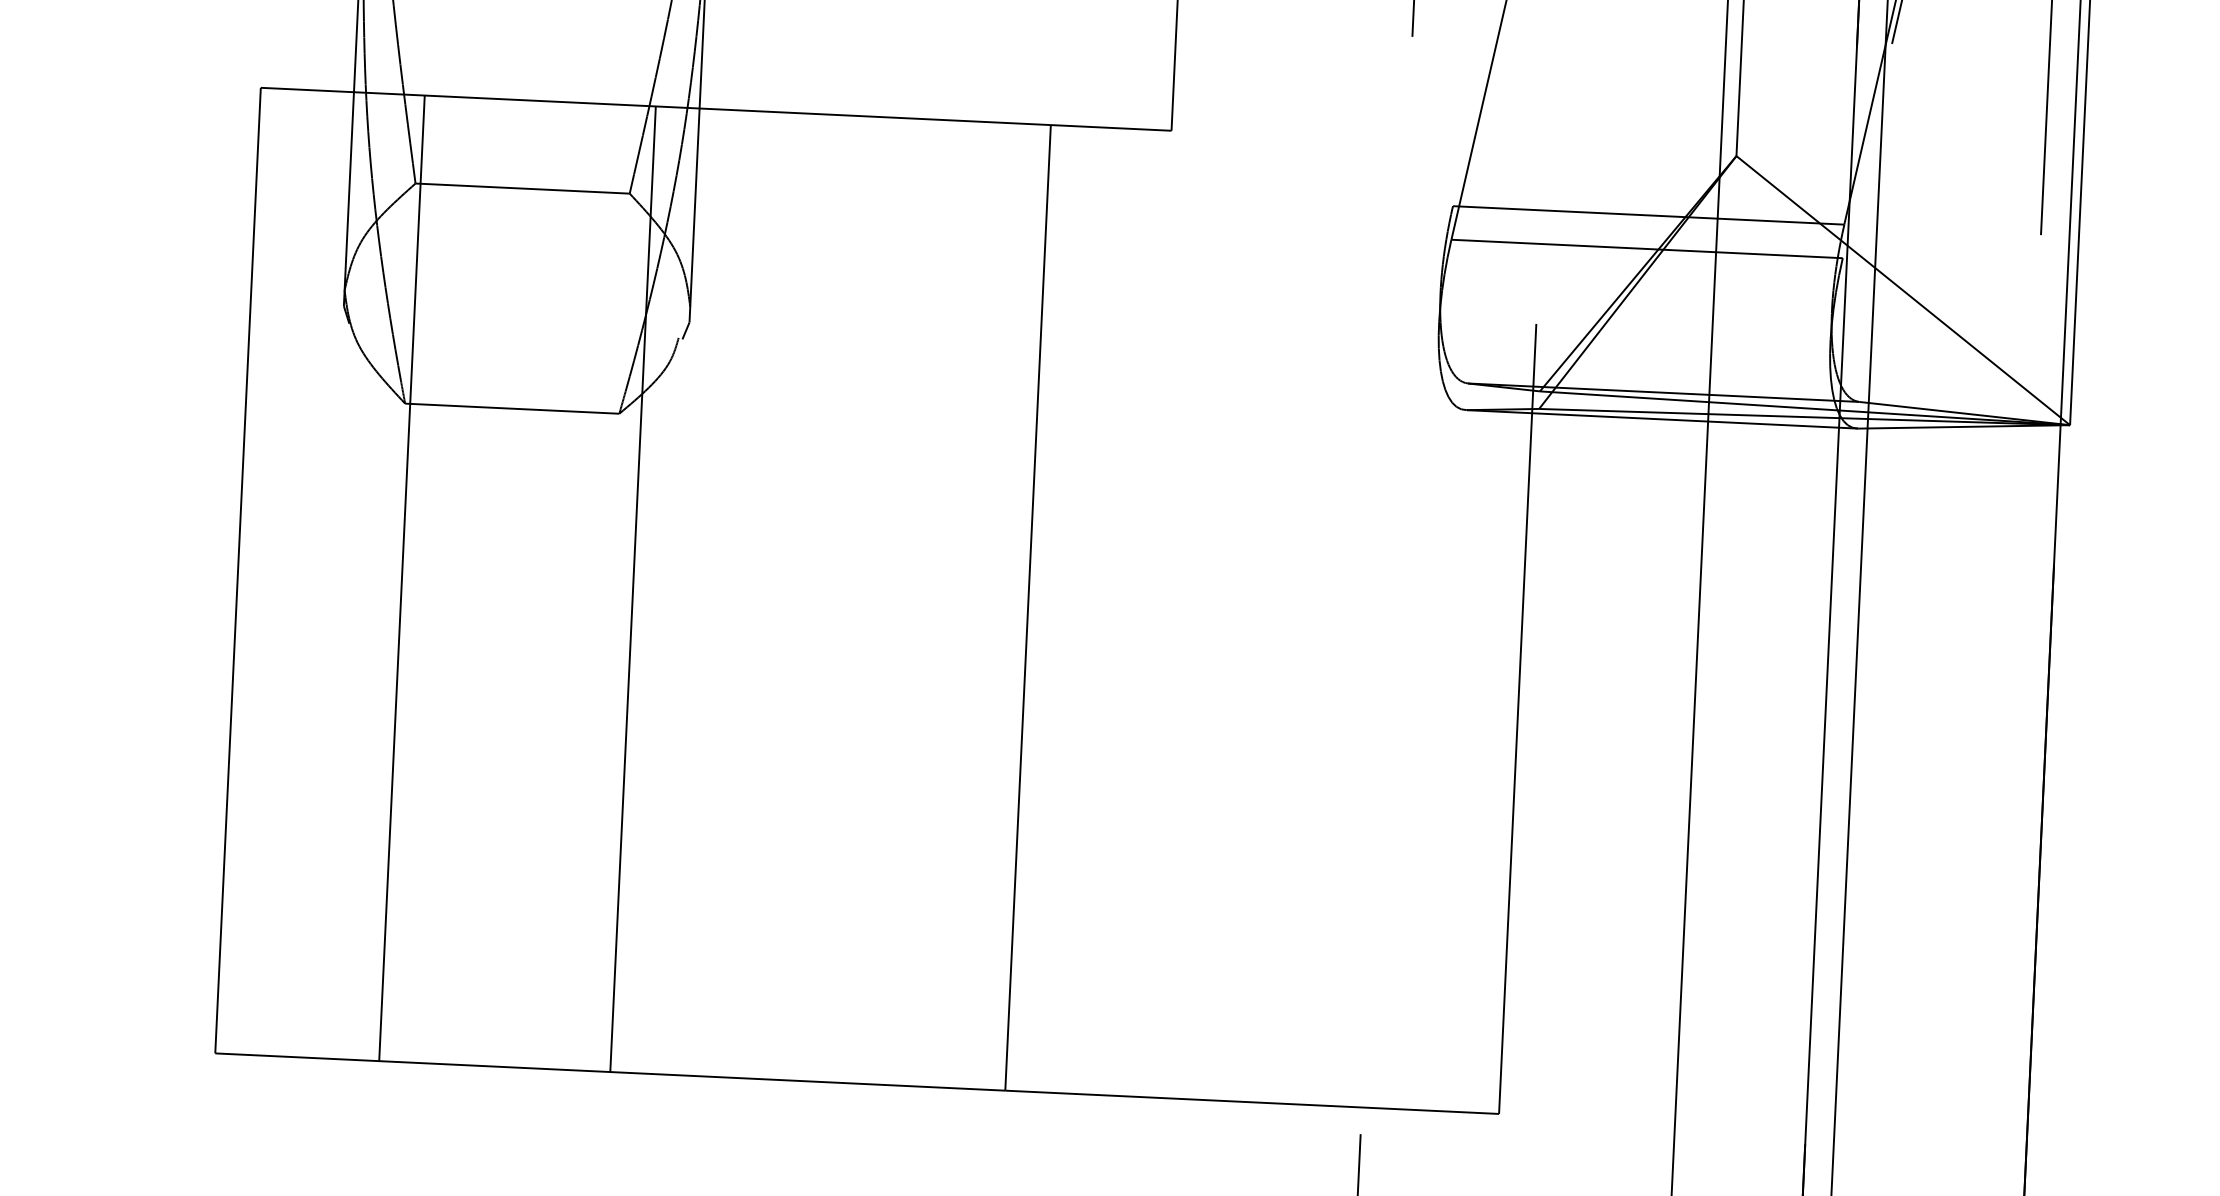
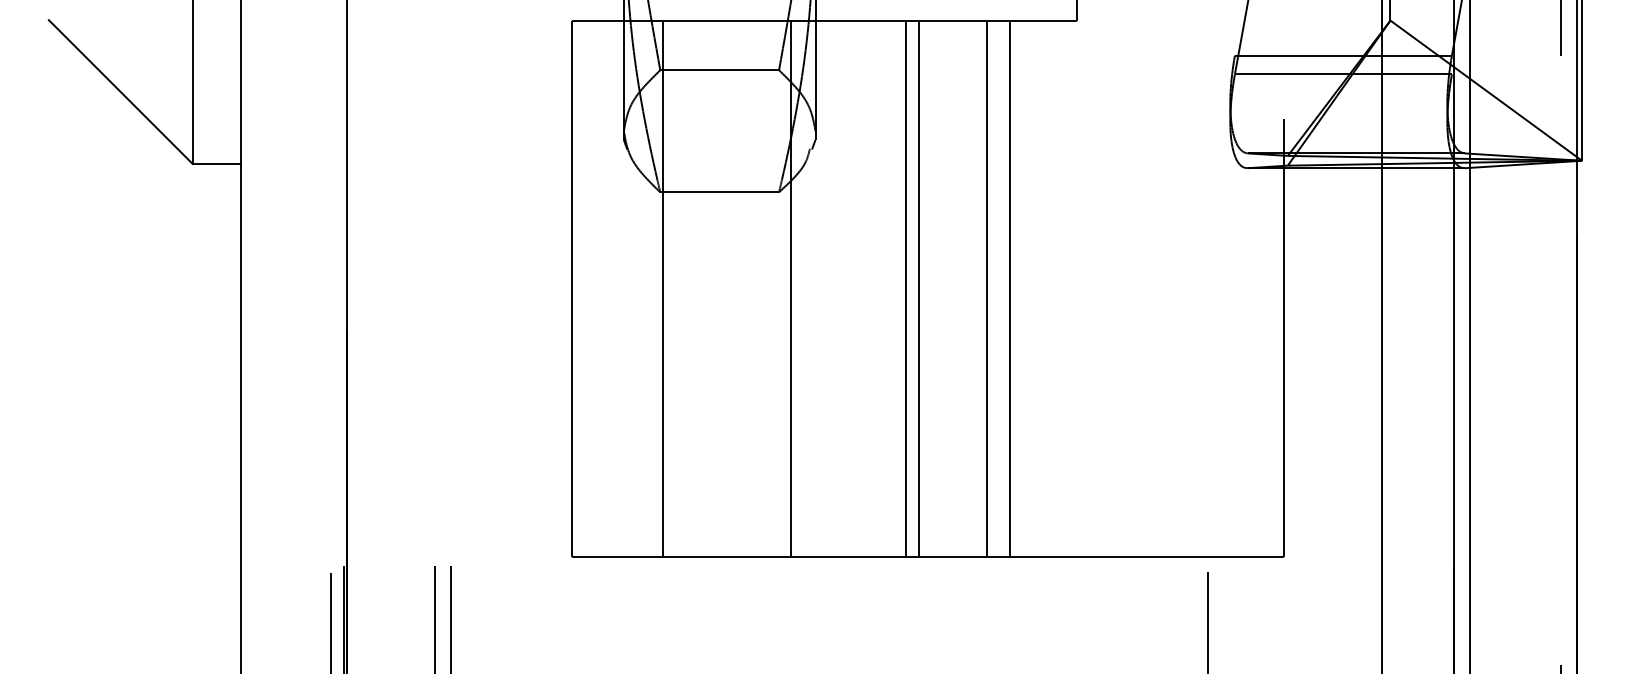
line: (840, 598) -> (906, 288), added
line: (864, 599) -> (919, 288), added
line: (987, 604) -> (987, 288), added

